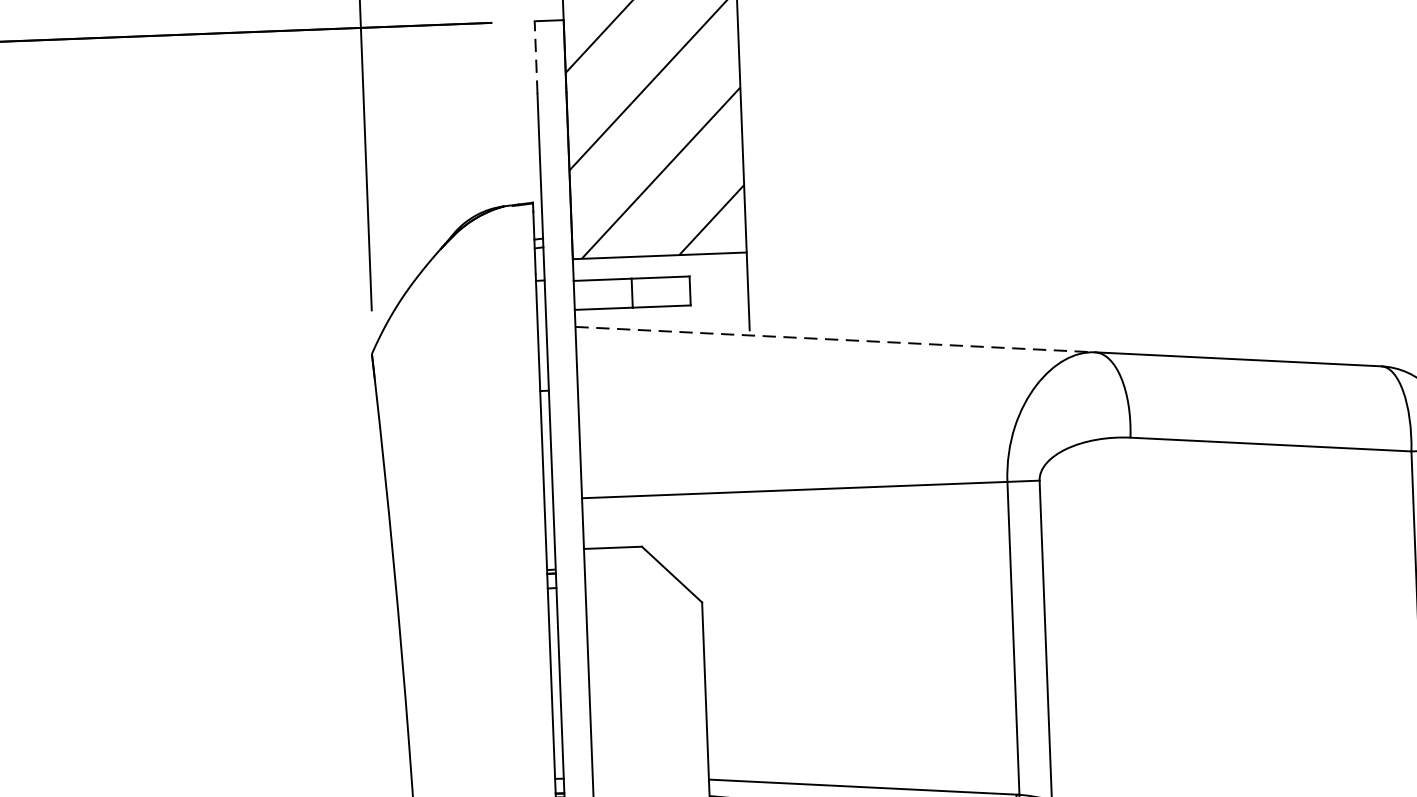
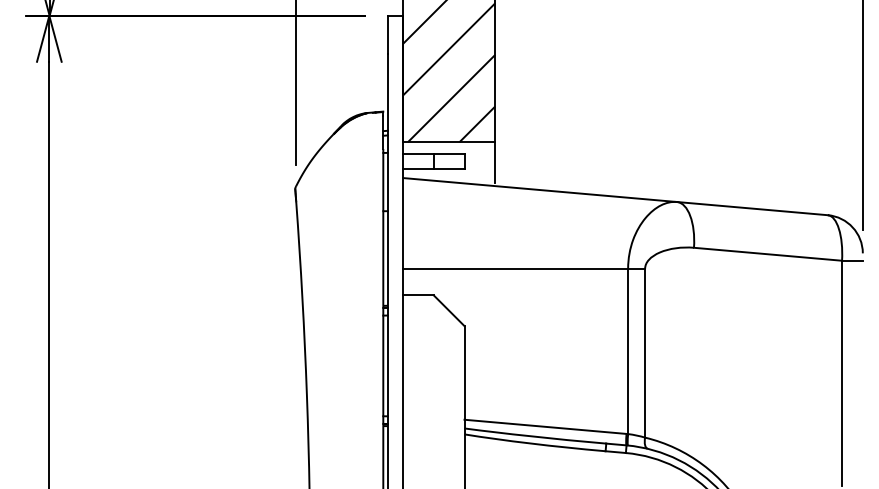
line: (535, 56) -> (387, 34), dashed -> solid
line: (836, 340) -> (540, 190), dashed -> solid

